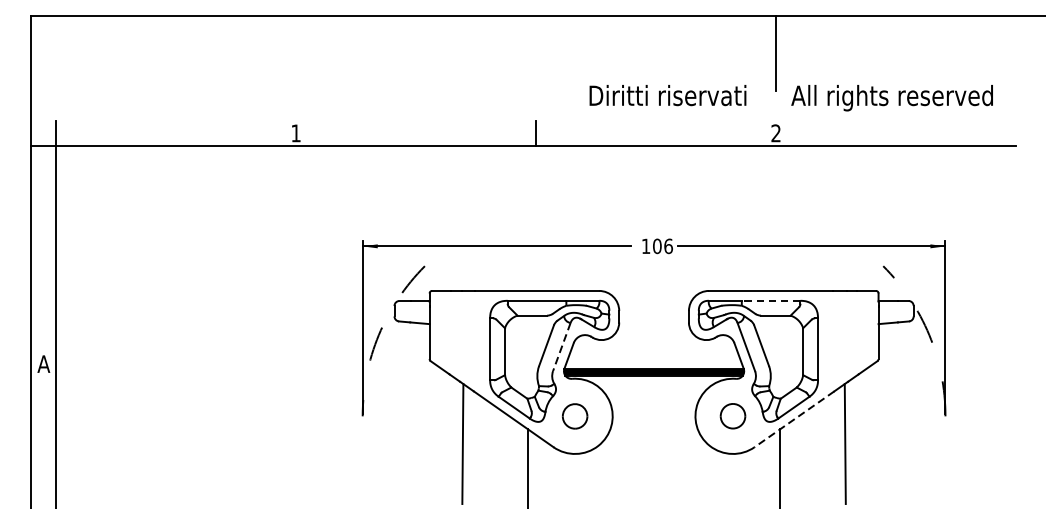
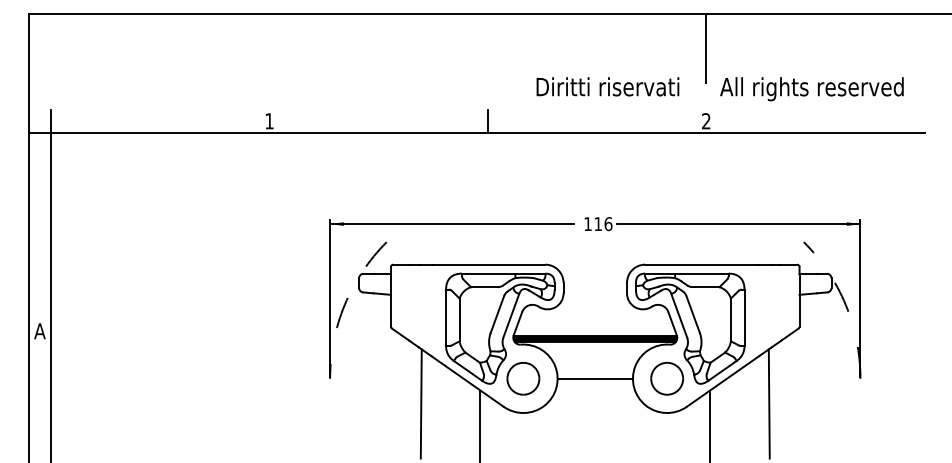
text: (657, 246) -> (598, 224), 106 -> 116
line: (770, 300) -> (701, 273), dashed -> solid
line: (562, 347) -> (511, 316), dashed -> solid
part: (575, 416) -> (523, 378), size x1.43
line: (653, 416) -> (594, 378), added
part: (732, 416) -> (666, 378), size x1.43
line: (793, 419) -> (722, 381), dashed -> solid

